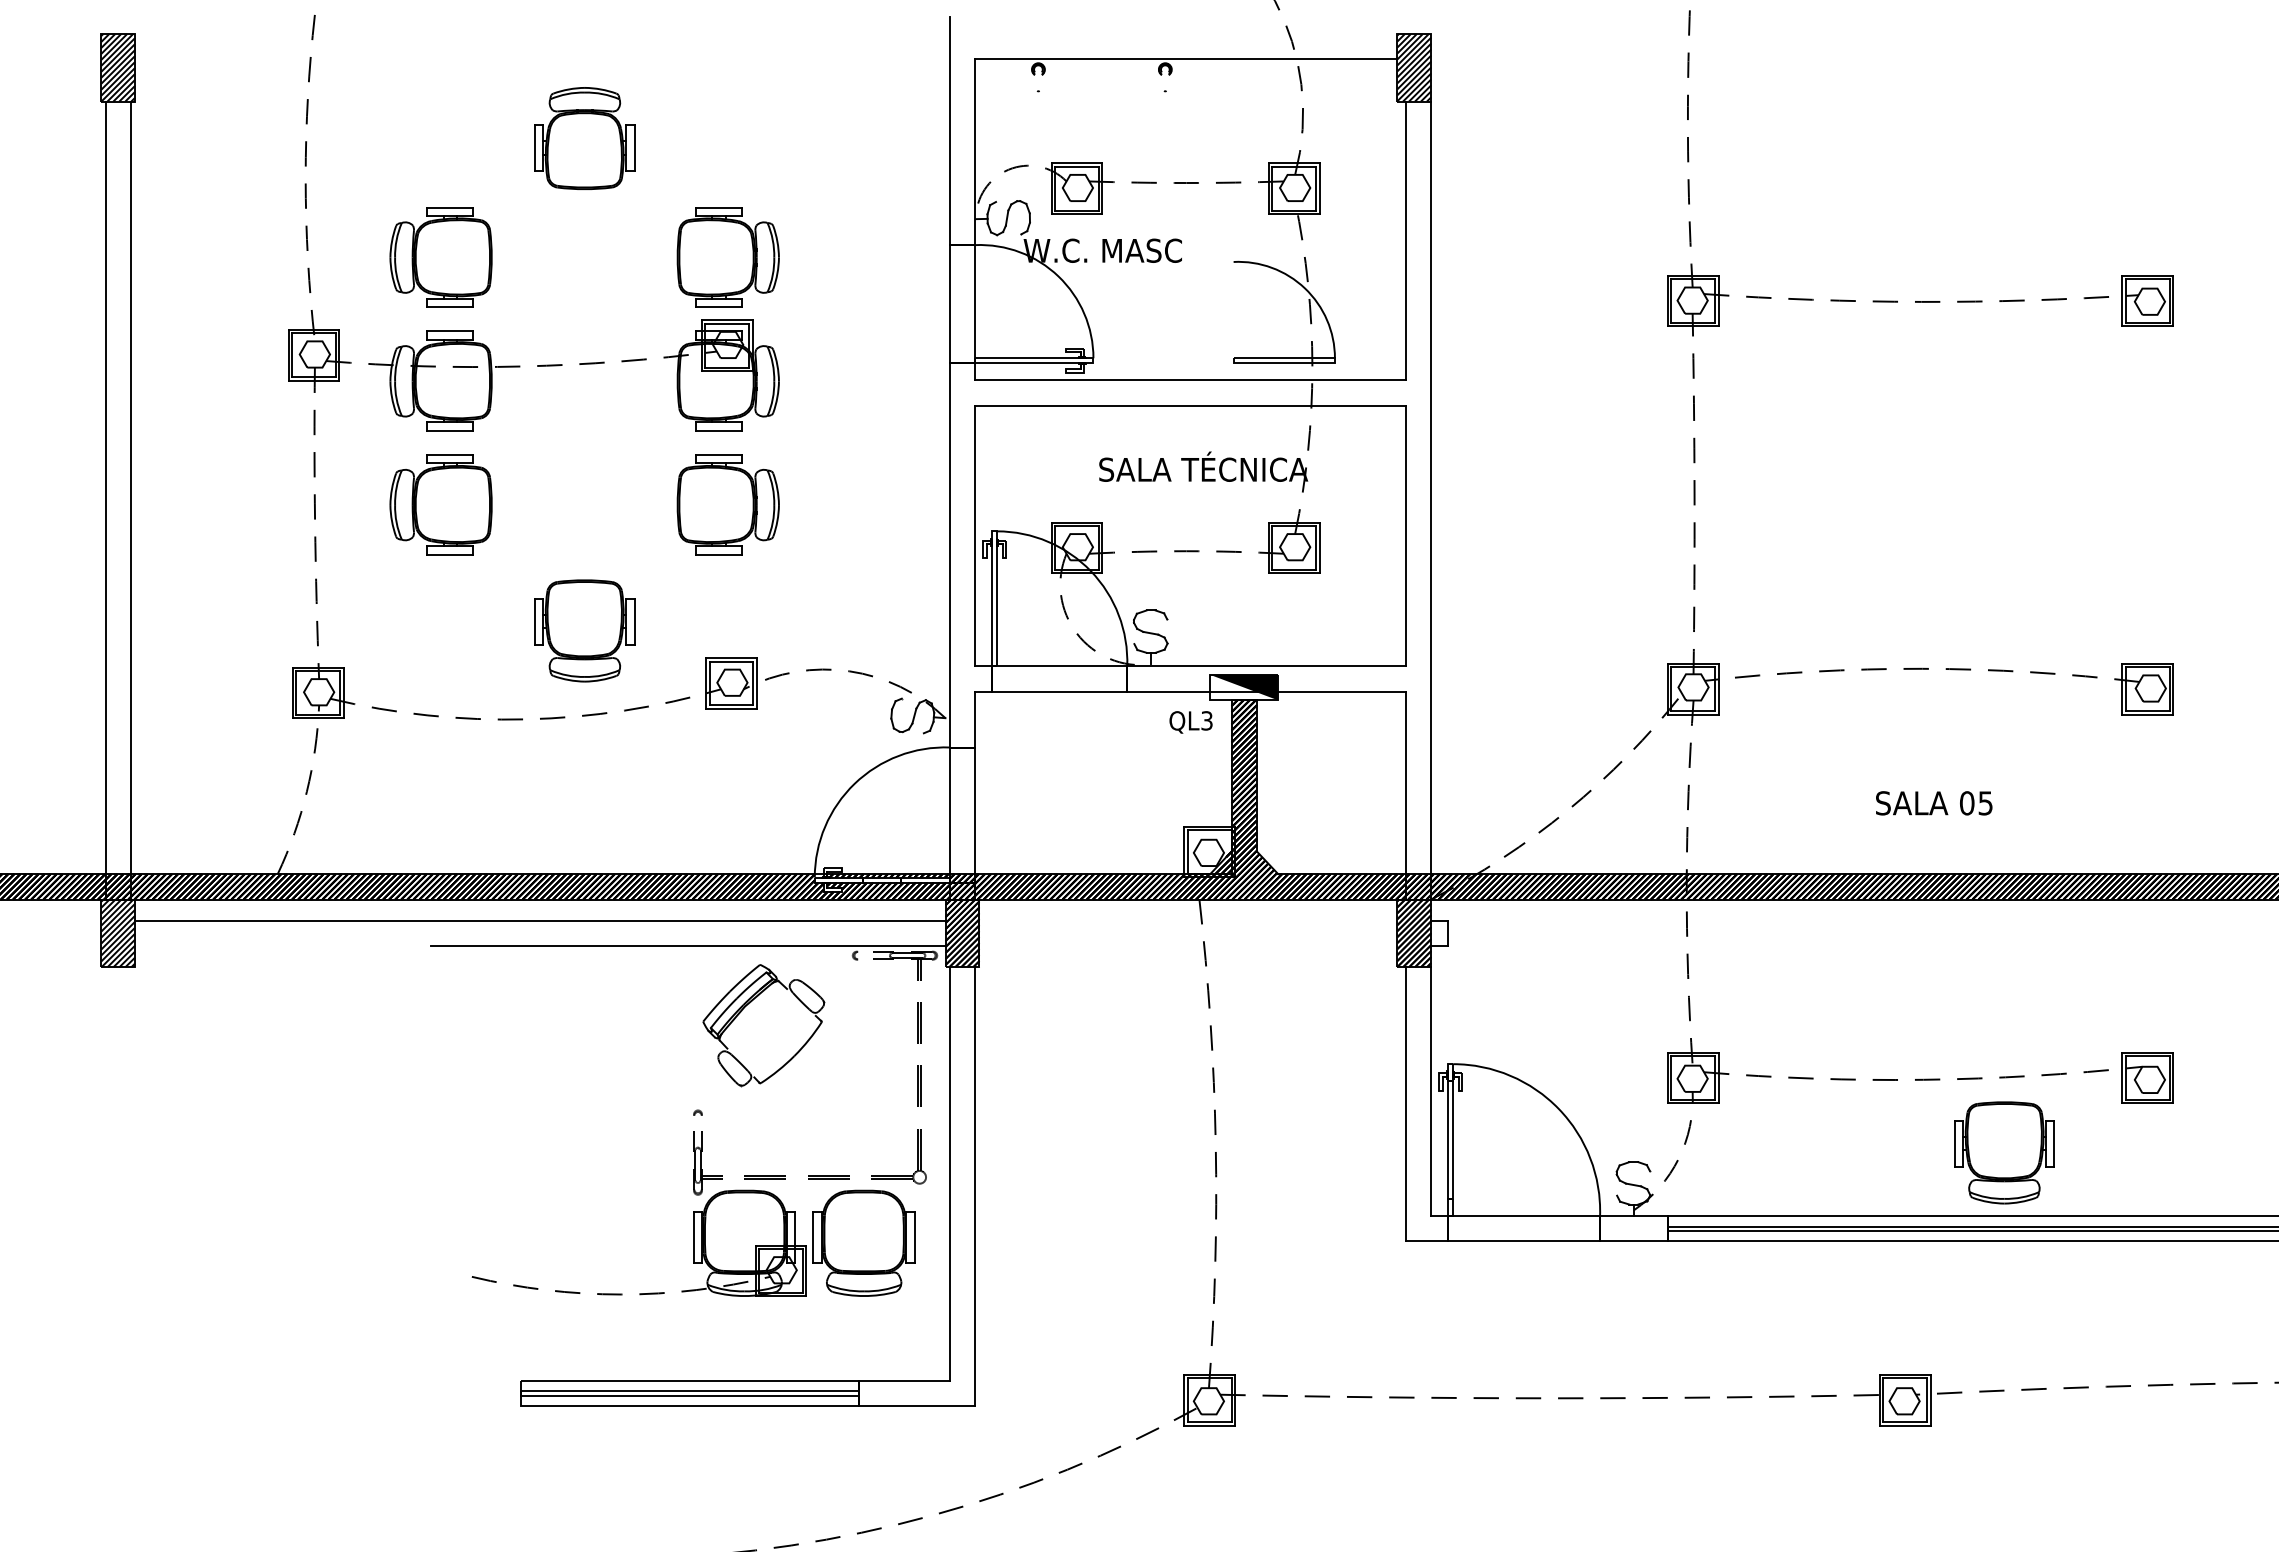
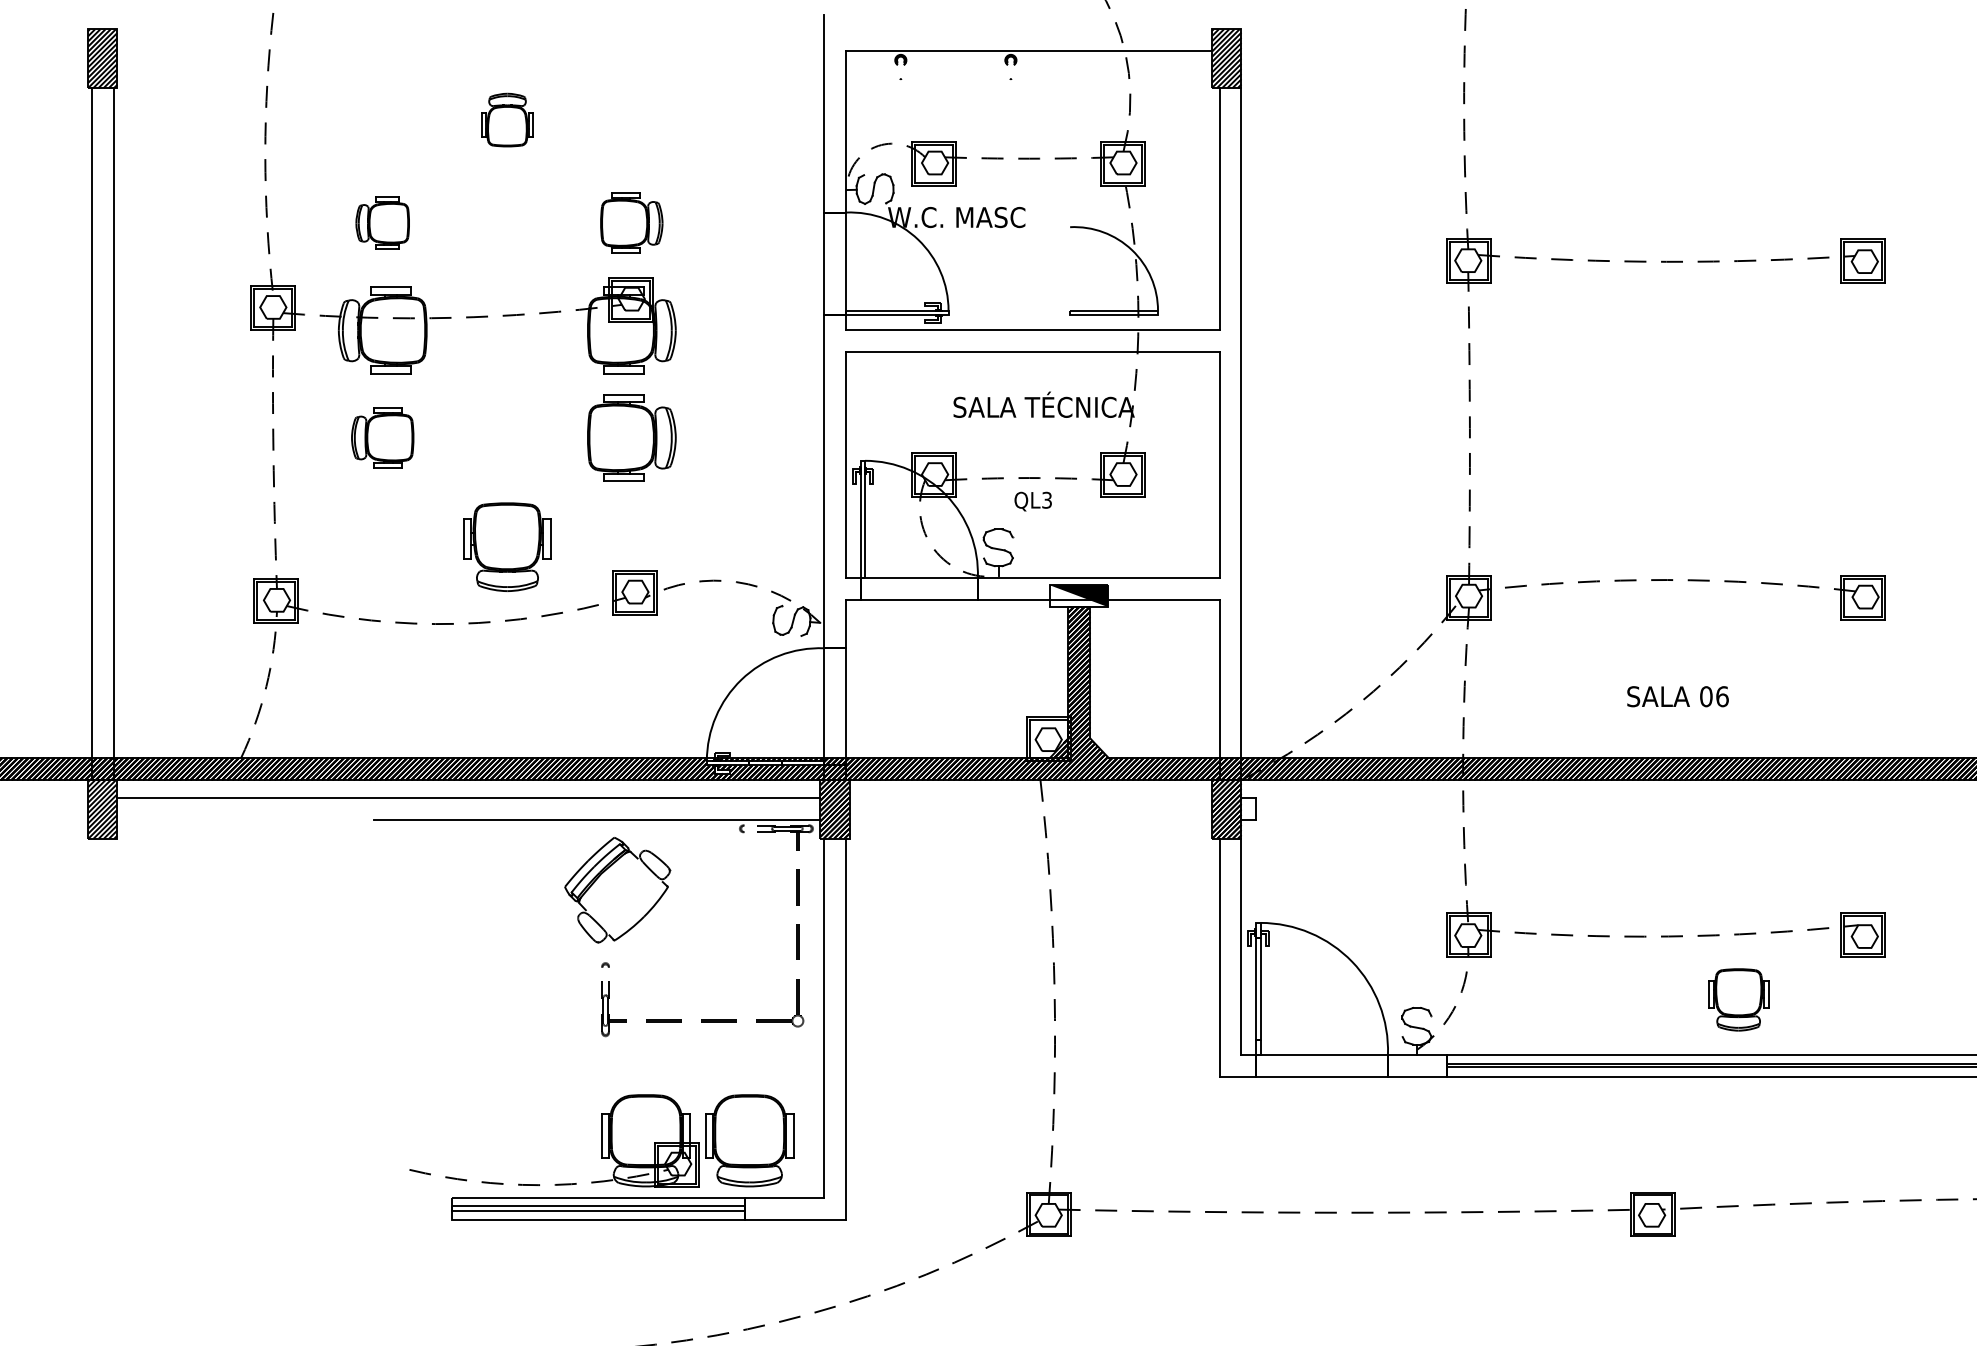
part: (584, 138) -> (507, 120), size x0.6
part: (440, 257) -> (382, 223), size x0.6
part: (727, 257) -> (631, 223), size x0.7
part: (440, 504) -> (382, 437), size x0.7
text: (1190, 722) -> (1032, 501), moved
text: (1985, 803) -> (1722, 696), 05 -> 06
part: (745, 1007) -> (601, 874), moved
part: (2004, 1152) -> (1738, 999), size x0.7
part: (693, 1242) -> (601, 1140), moved

